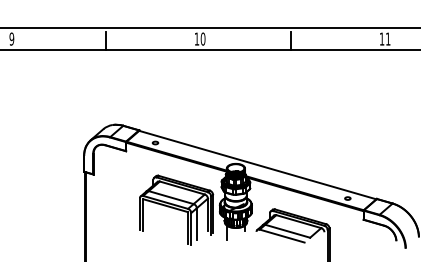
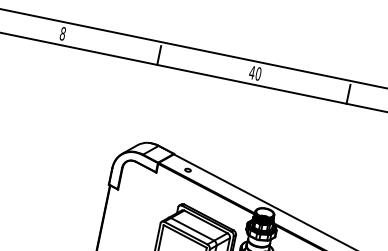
text: (11, 38) -> (62, 33), 9 -> 8
text: (196, 38) -> (251, 71), 10 -> 40

